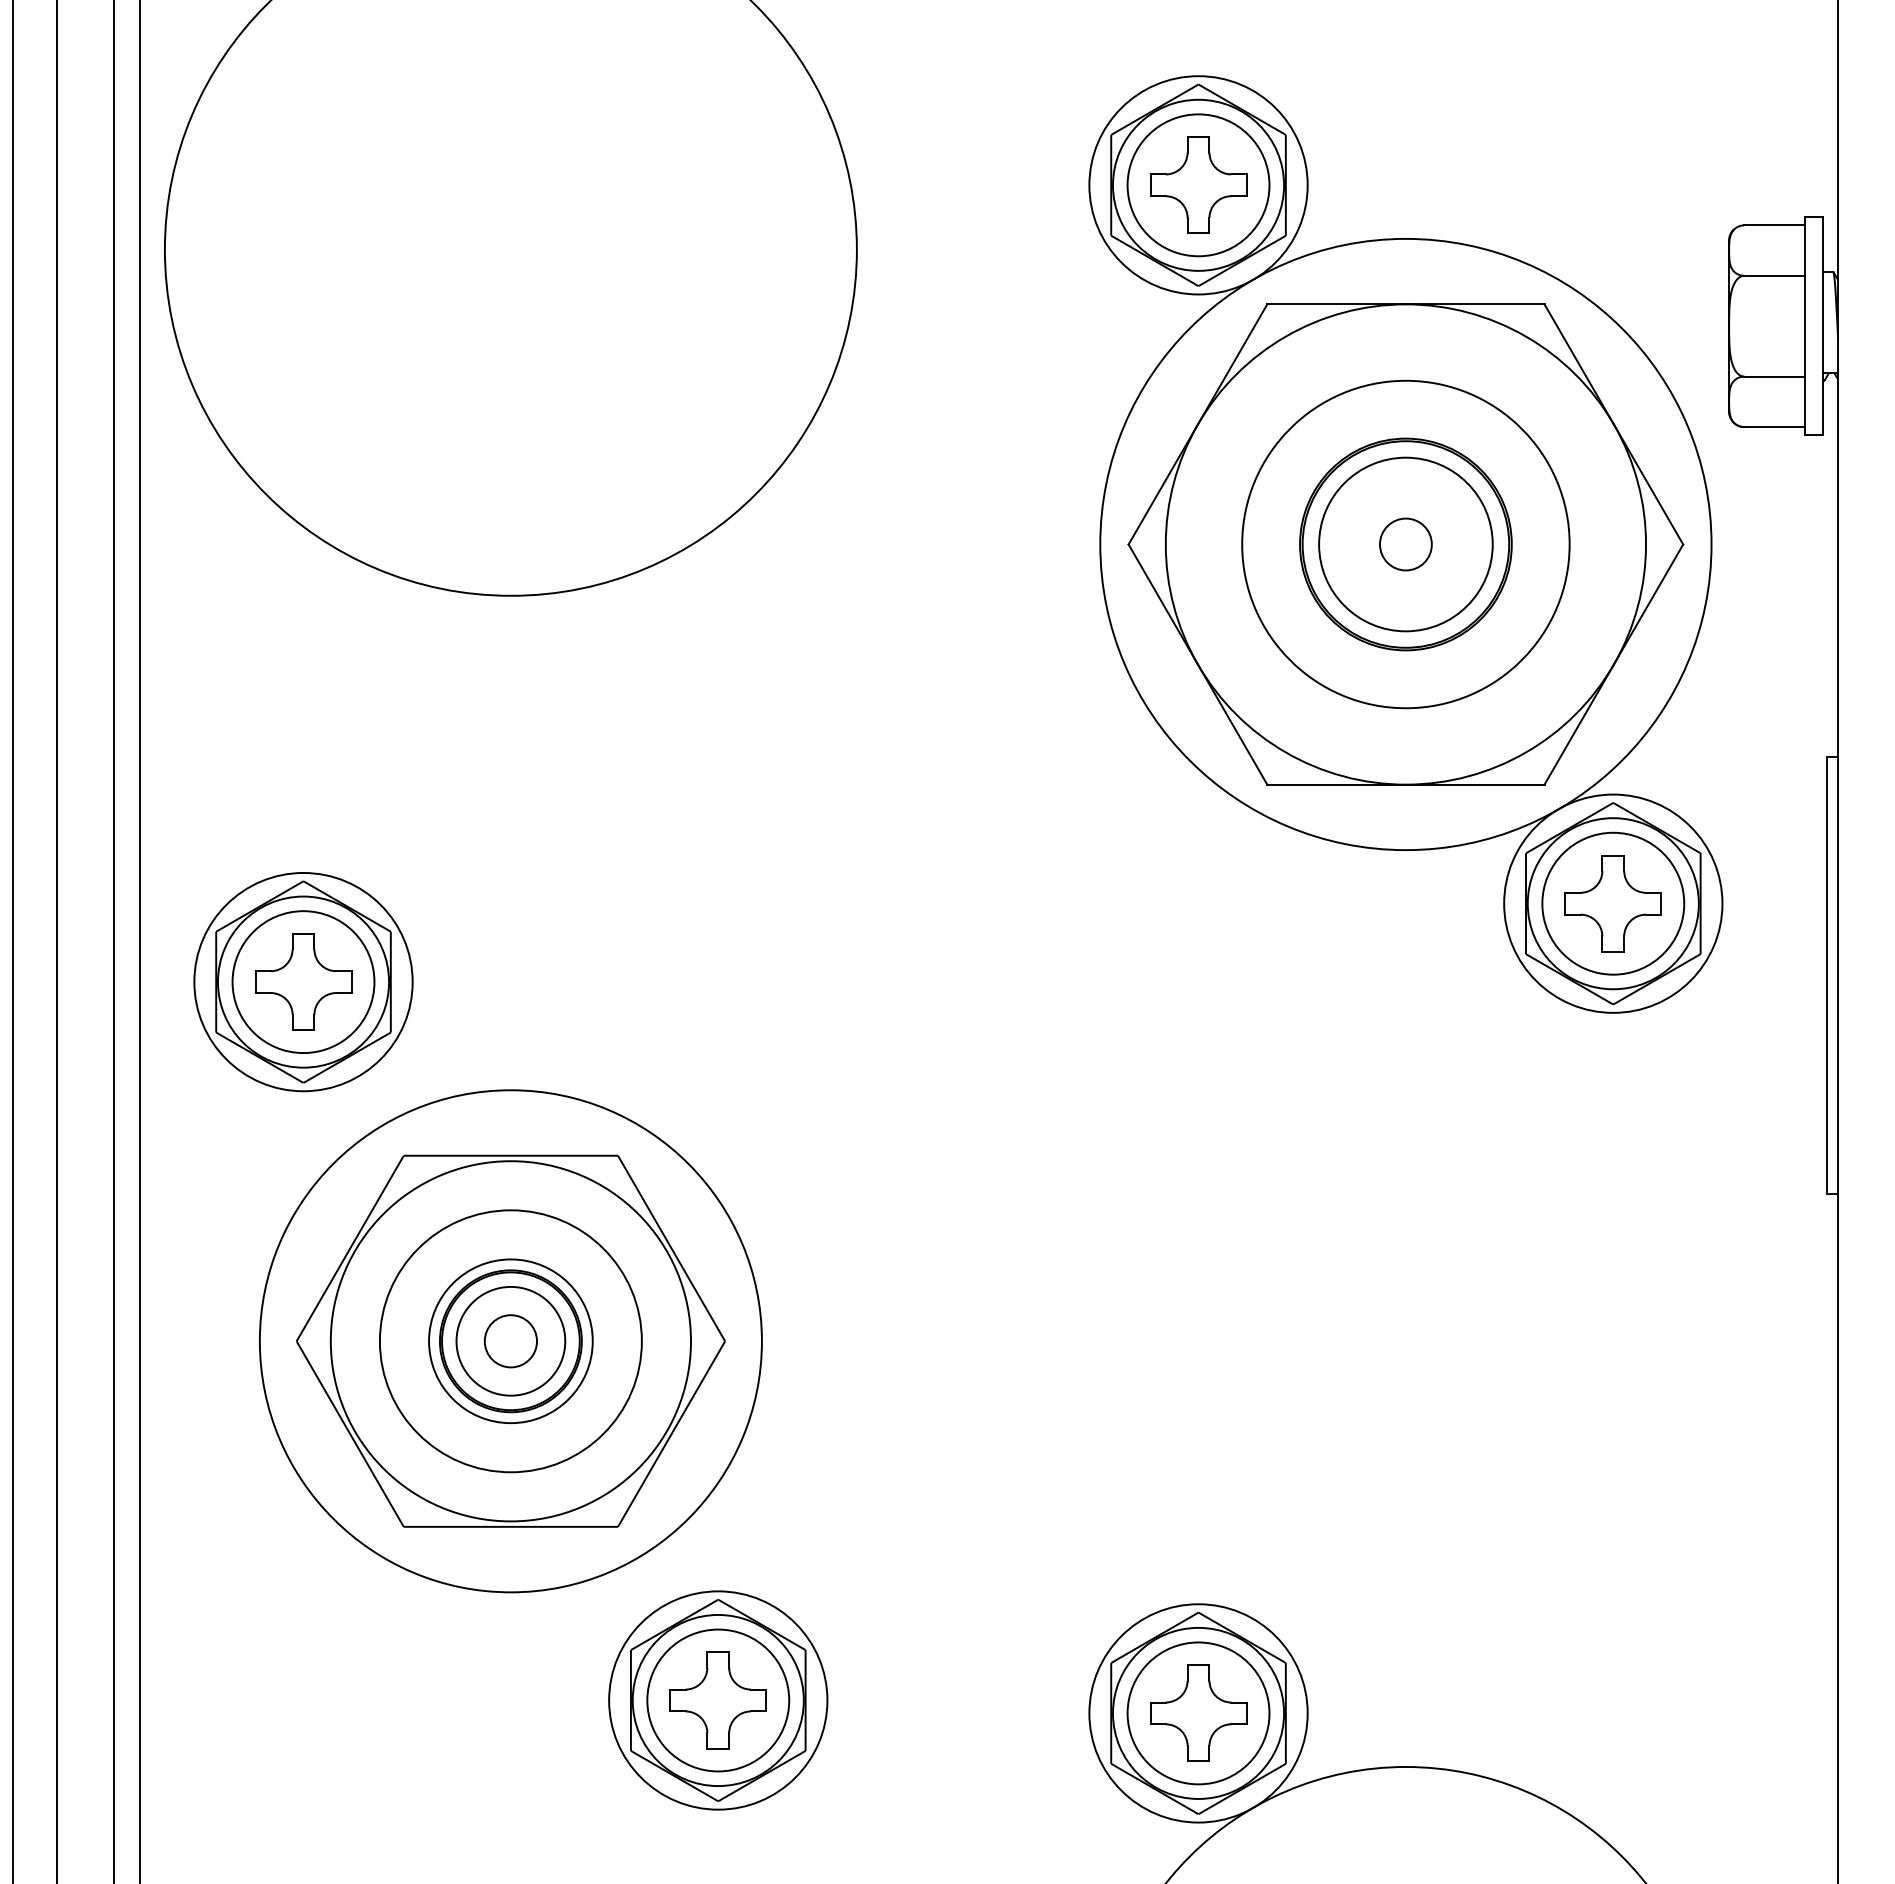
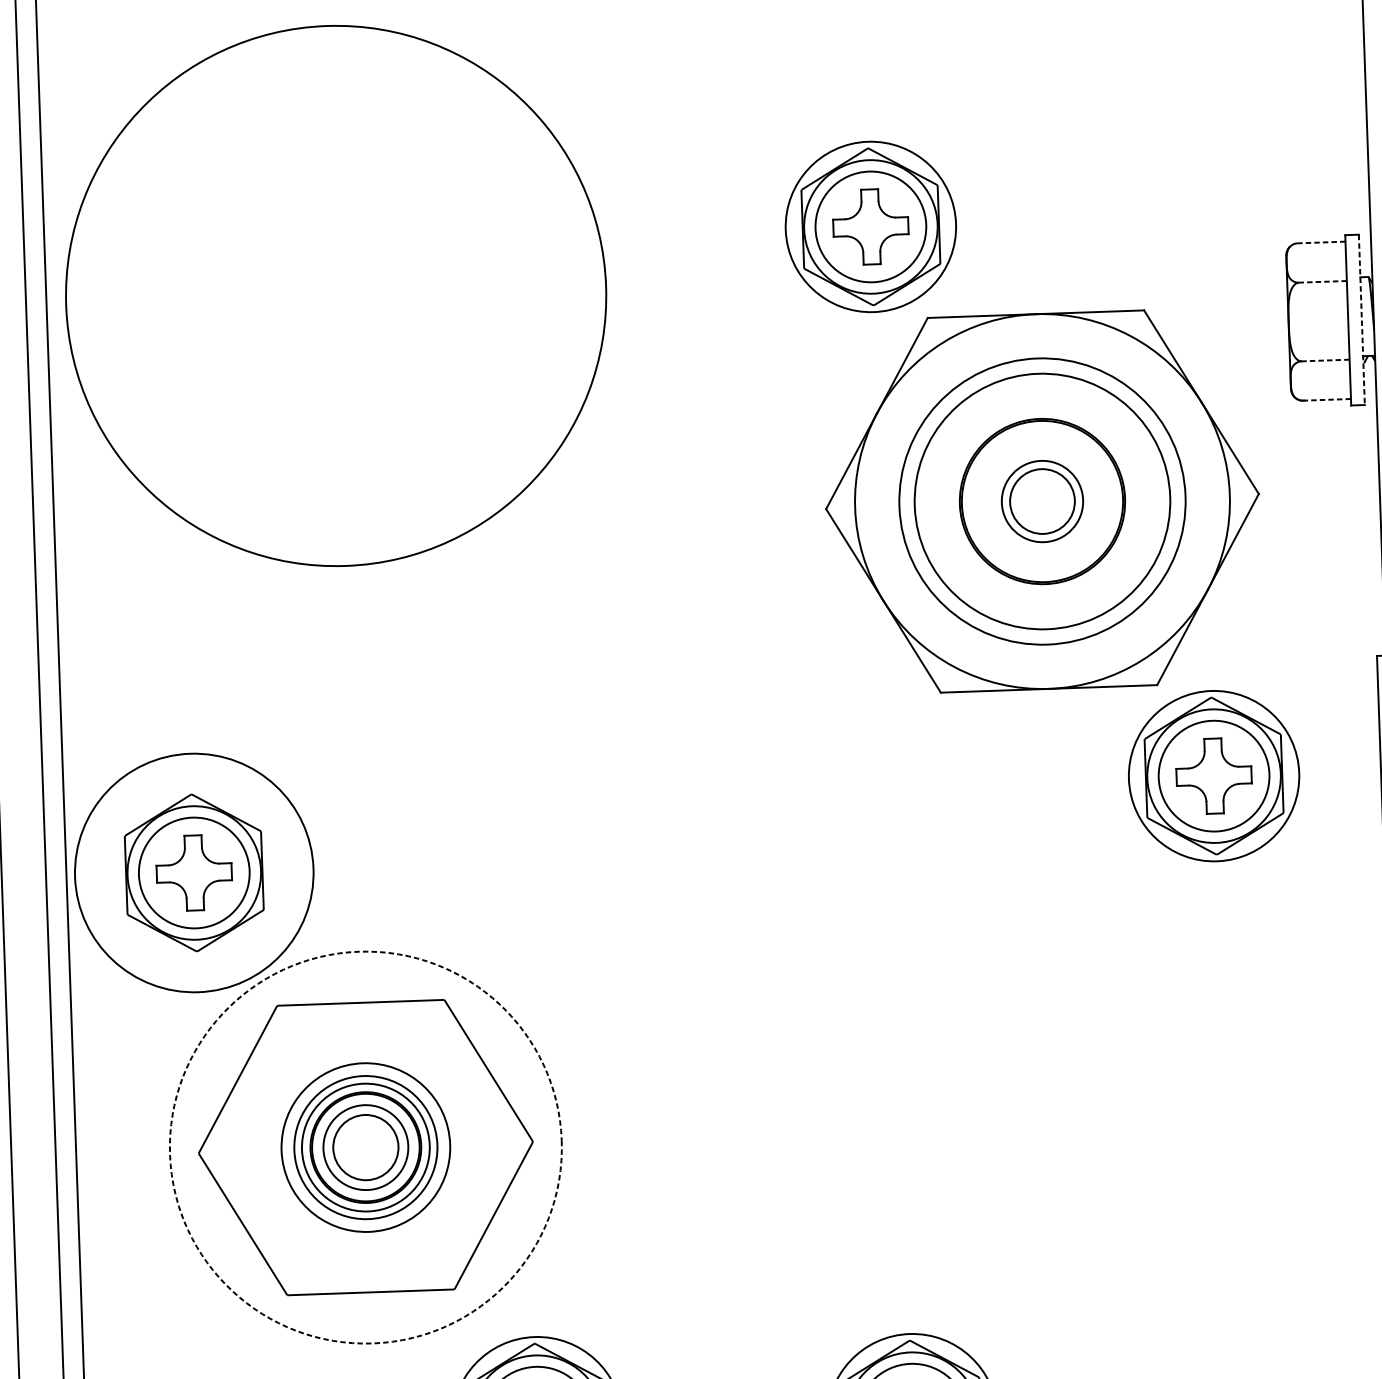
line: (1774, 225) -> (1321, 242), solid -> dashed
line: (1774, 275) -> (1322, 281), solid -> dashed
line: (1822, 326) -> (1361, 320), solid -> dashed
line: (1774, 376) -> (1325, 360), solid -> dashed
line: (1774, 427) -> (1326, 400), solid -> dashed
circle: (1405, 544) -> (1042, 501), size x0.6
circle: (1405, 544) -> (1042, 501), size x0.6
circle: (1405, 544) -> (1042, 501), size x1.6
circle: (303, 981) -> (194, 872), size x1.4
circle: (510, 1341) -> (365, 1147), size x0.6
circle: (510, 1341) -> (365, 1147), size x0.7
circle: (510, 1341) -> (365, 1147), size x1.6
circle: (510, 1341) -> (365, 1147), solid -> dashed

